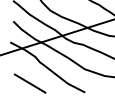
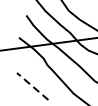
line: (30, 83) -> (33, 86), solid -> dashed

